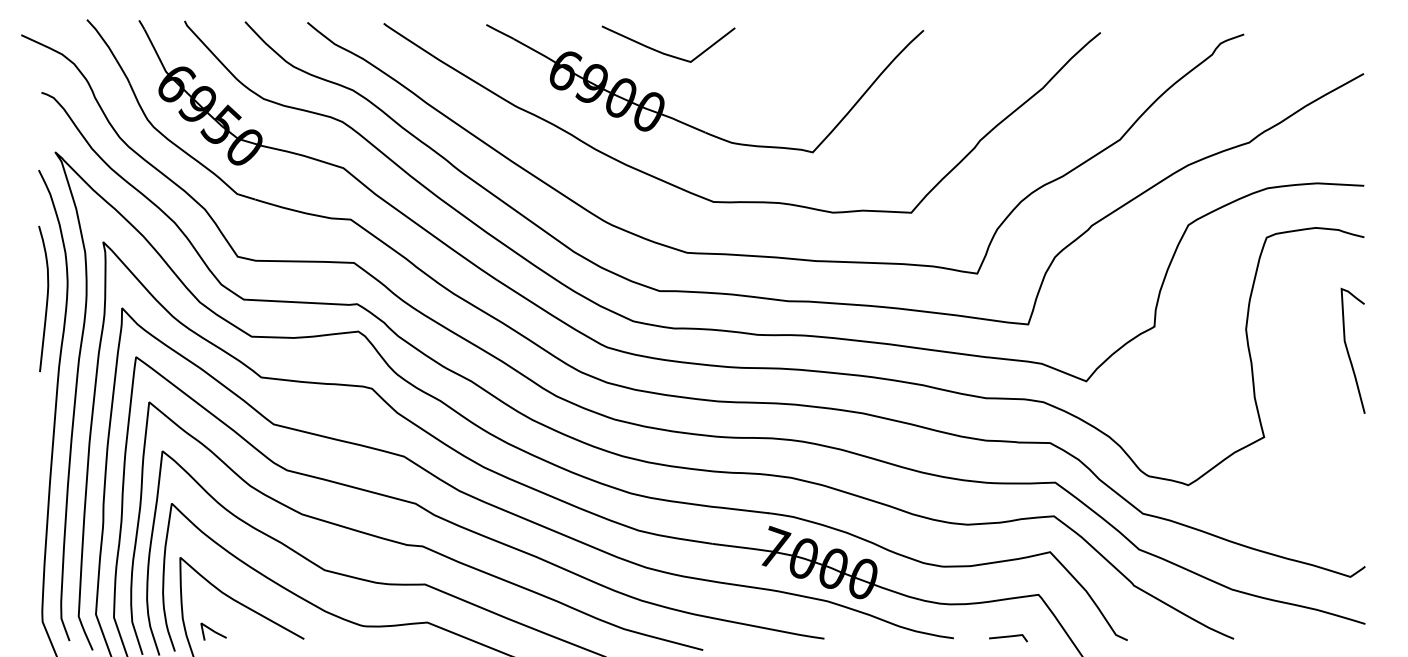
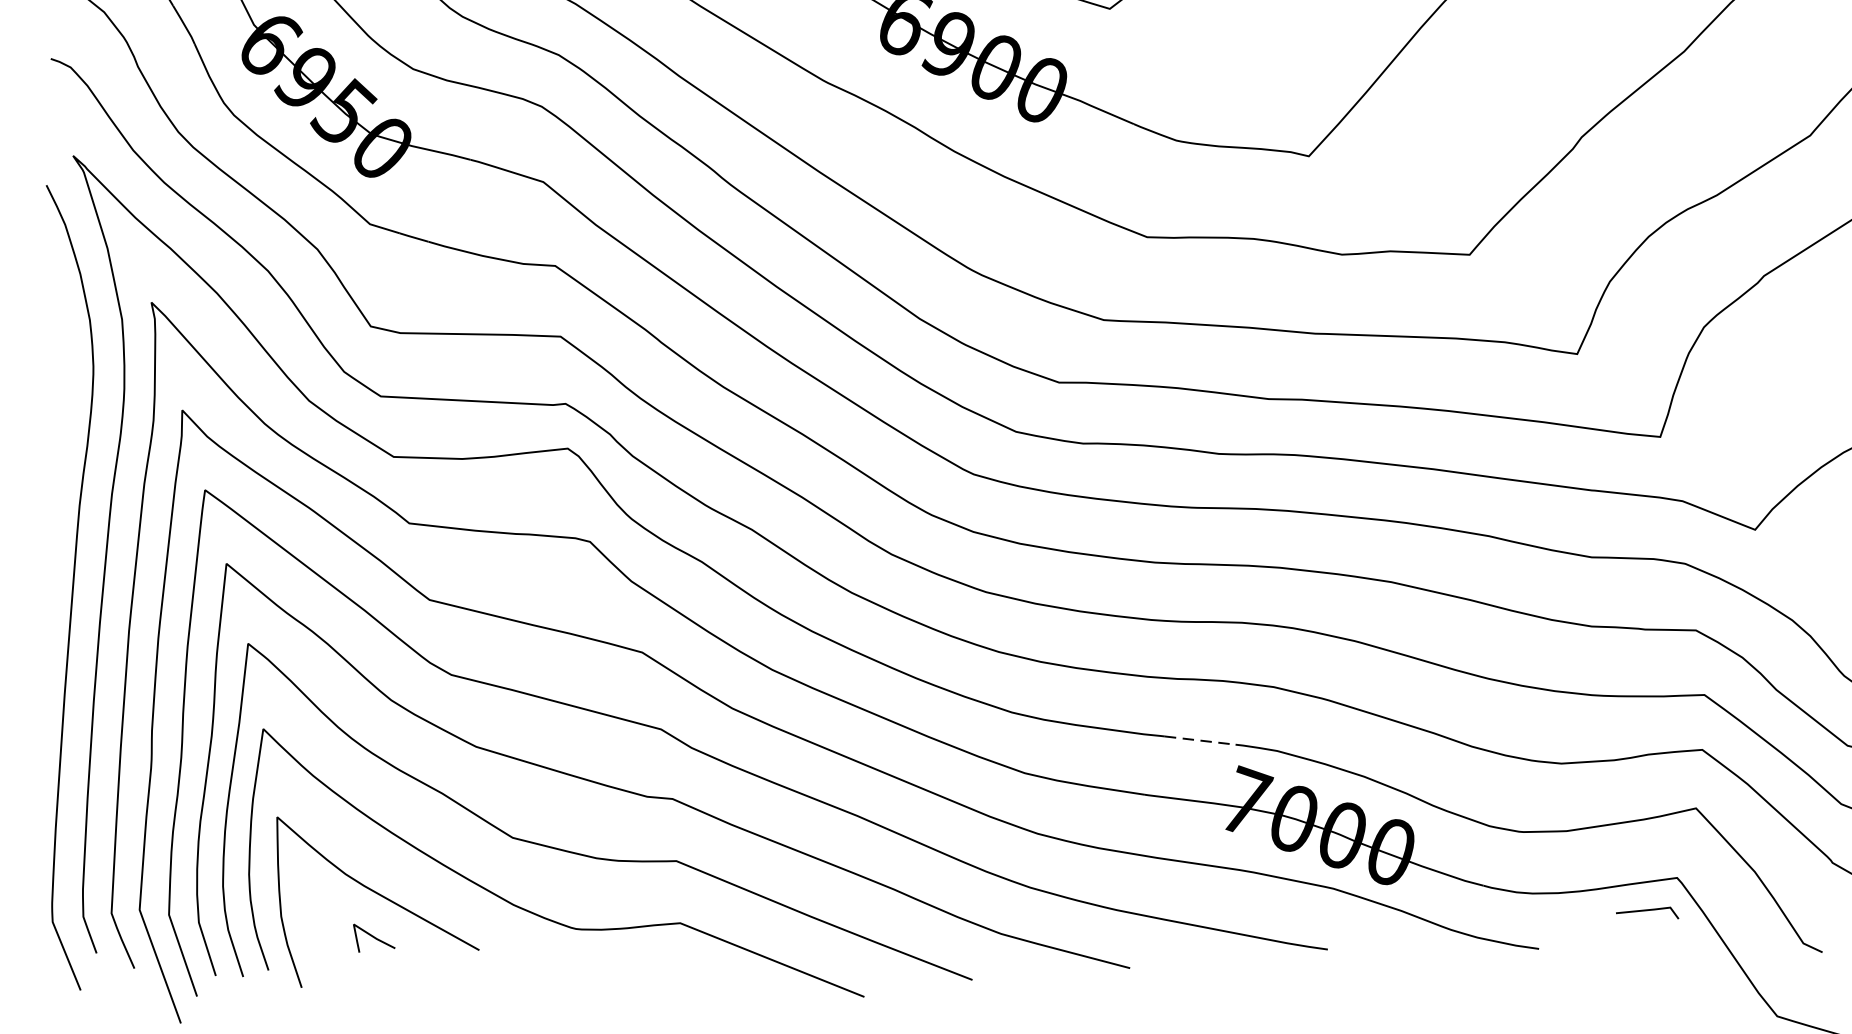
curve: (46, 298) -> (58, 394), removed
line: (746, 510) -> (1200, 740), solid -> dashed
curve: (213, 631) -> (373, 937), moved
line: (1008, 637) -> (1647, 911), moved

